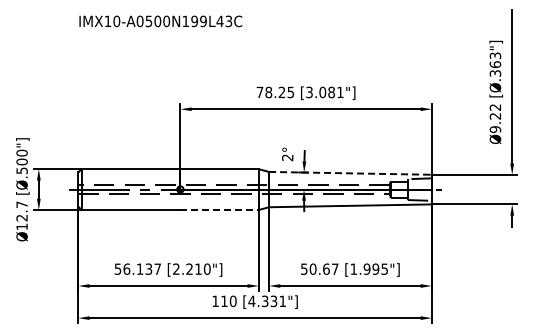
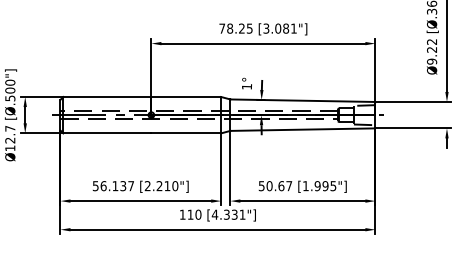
text: (287, 157) -> (246, 86), 2° -> 1°
line: (350, 173) -> (302, 100), dashed -> solid
line: (220, 210) -> (187, 133), dashed -> solid

